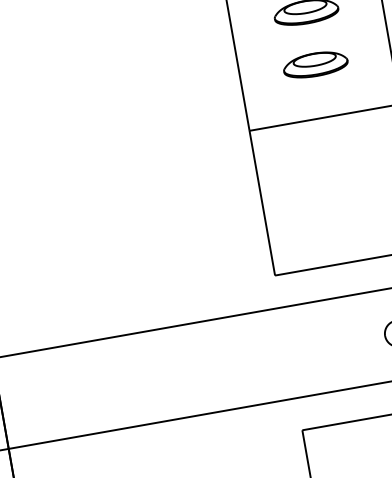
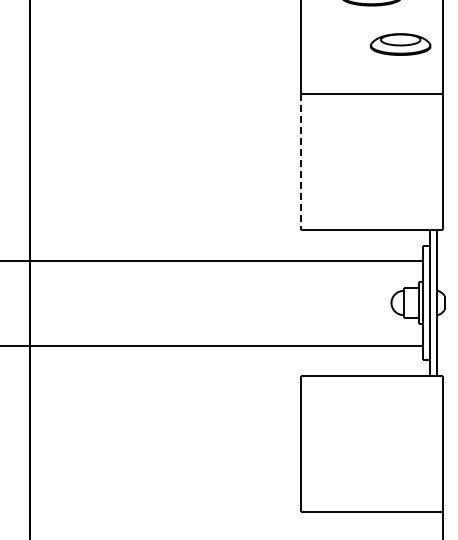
part: (315, 64) -> (400, 44), moved
line: (261, 203) -> (300, 162), solid -> dashed

